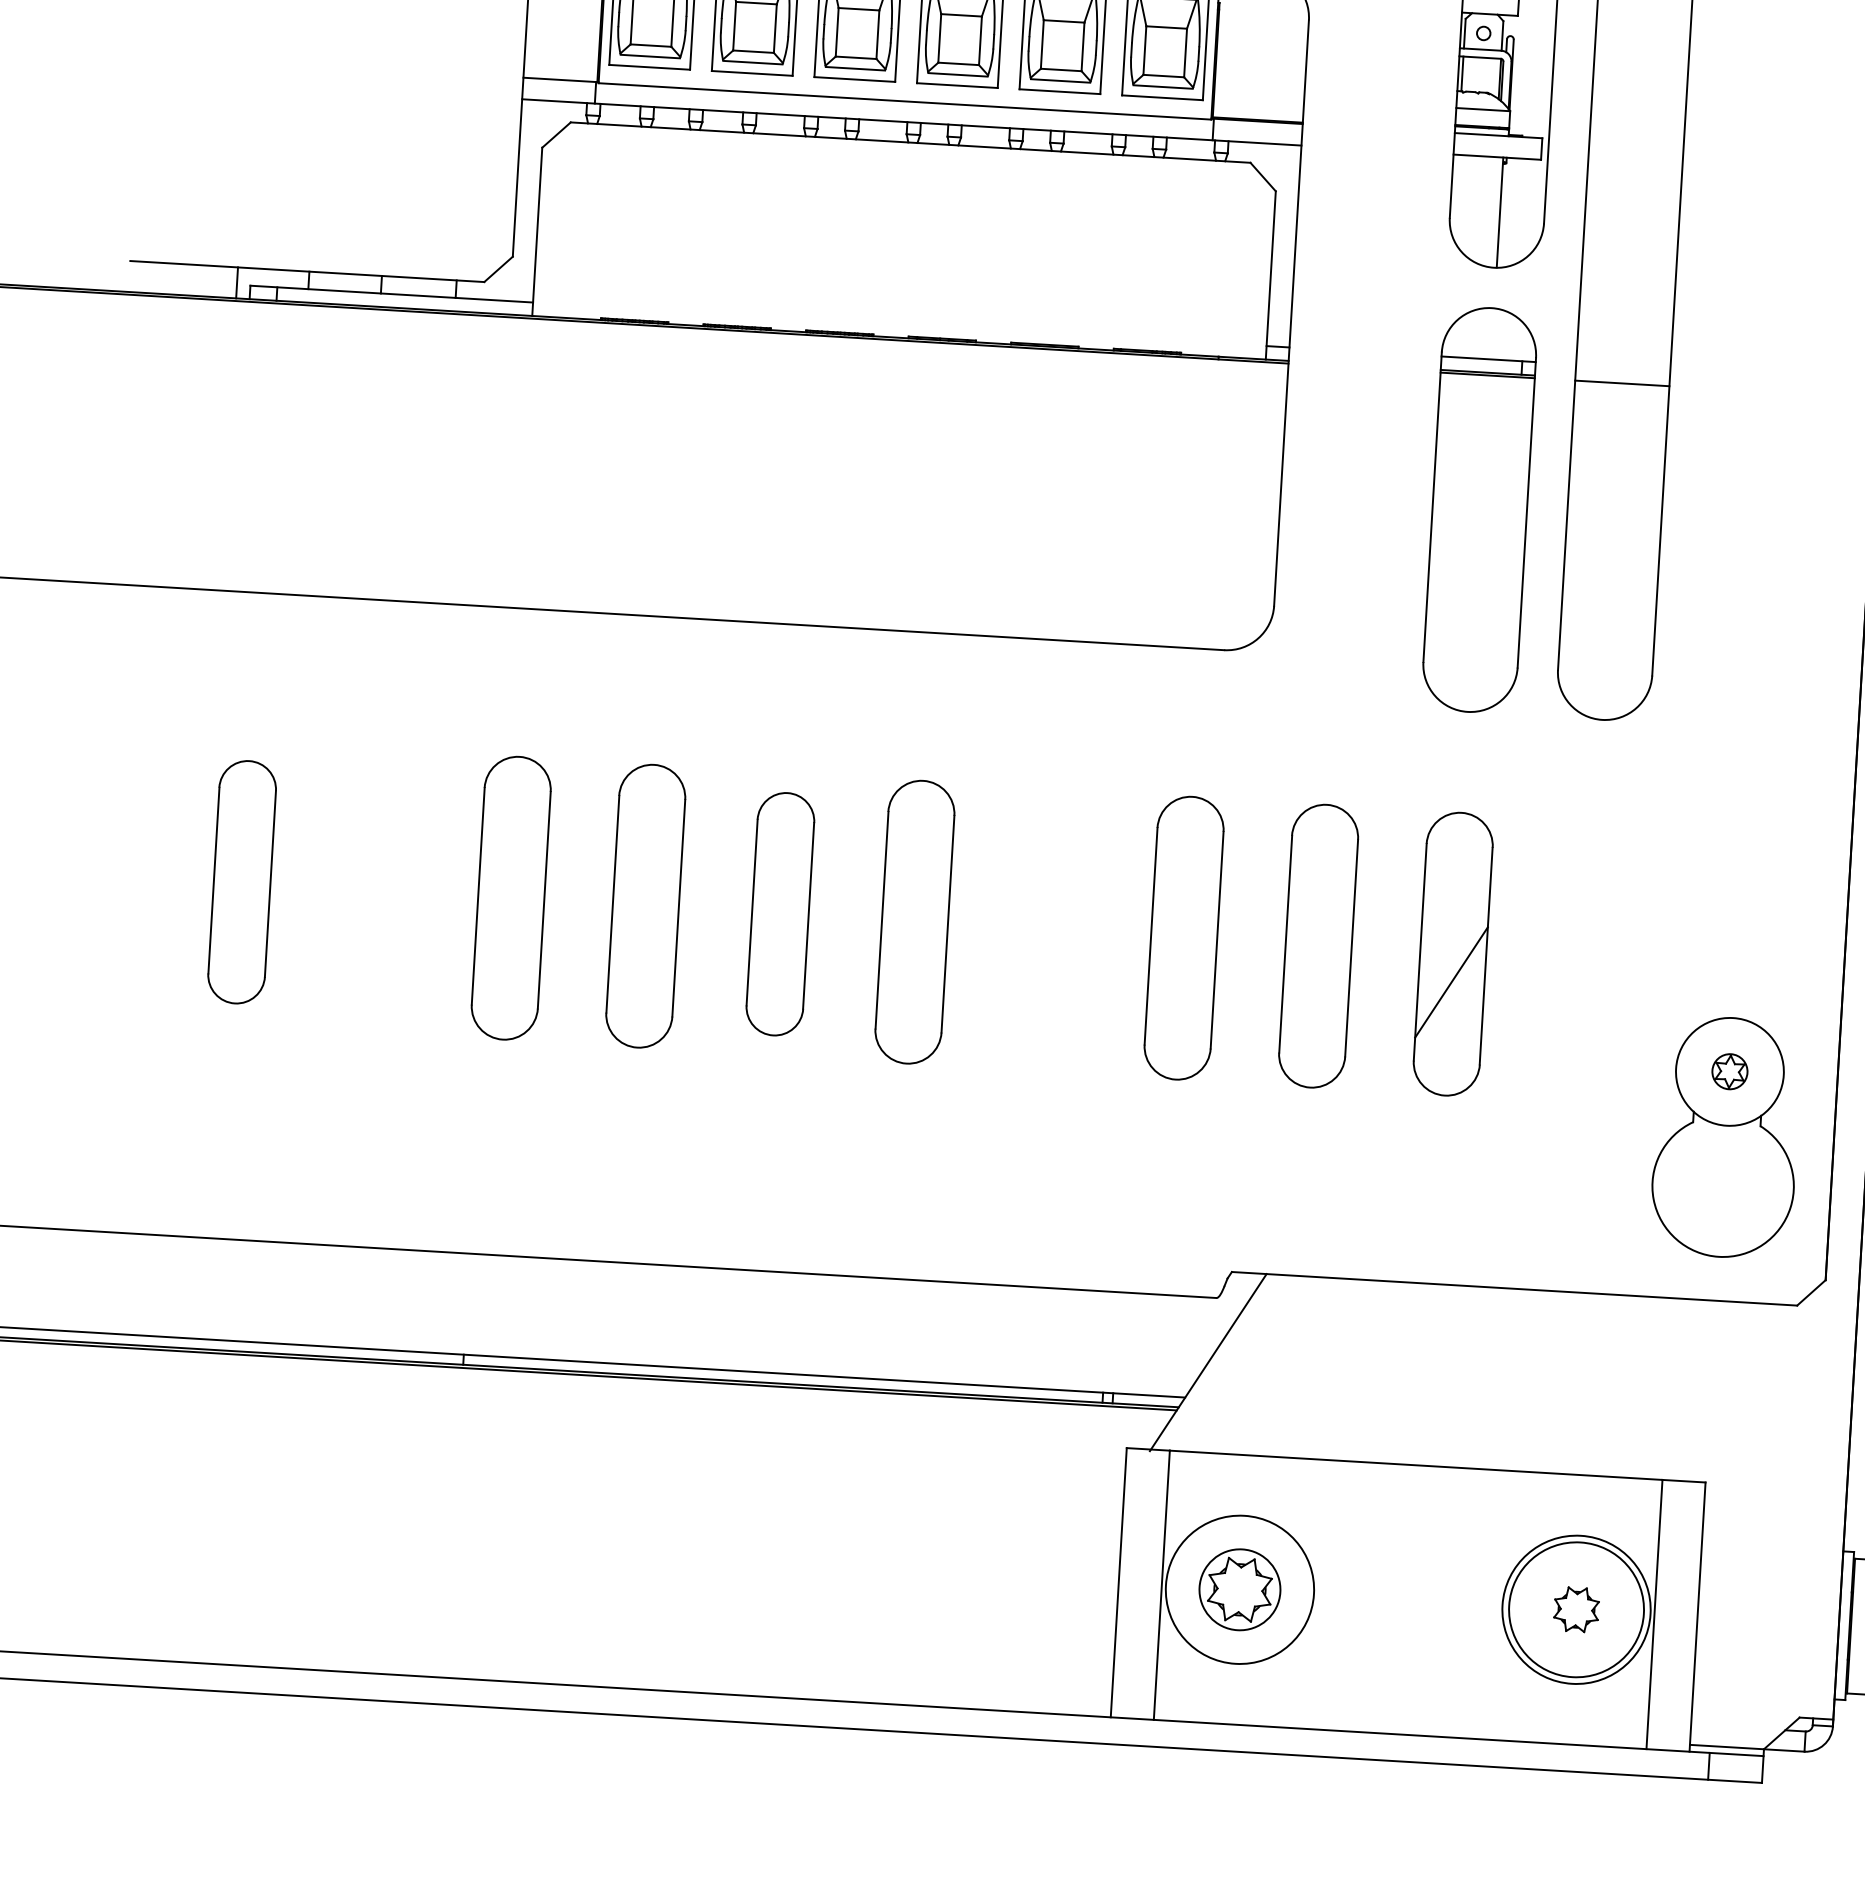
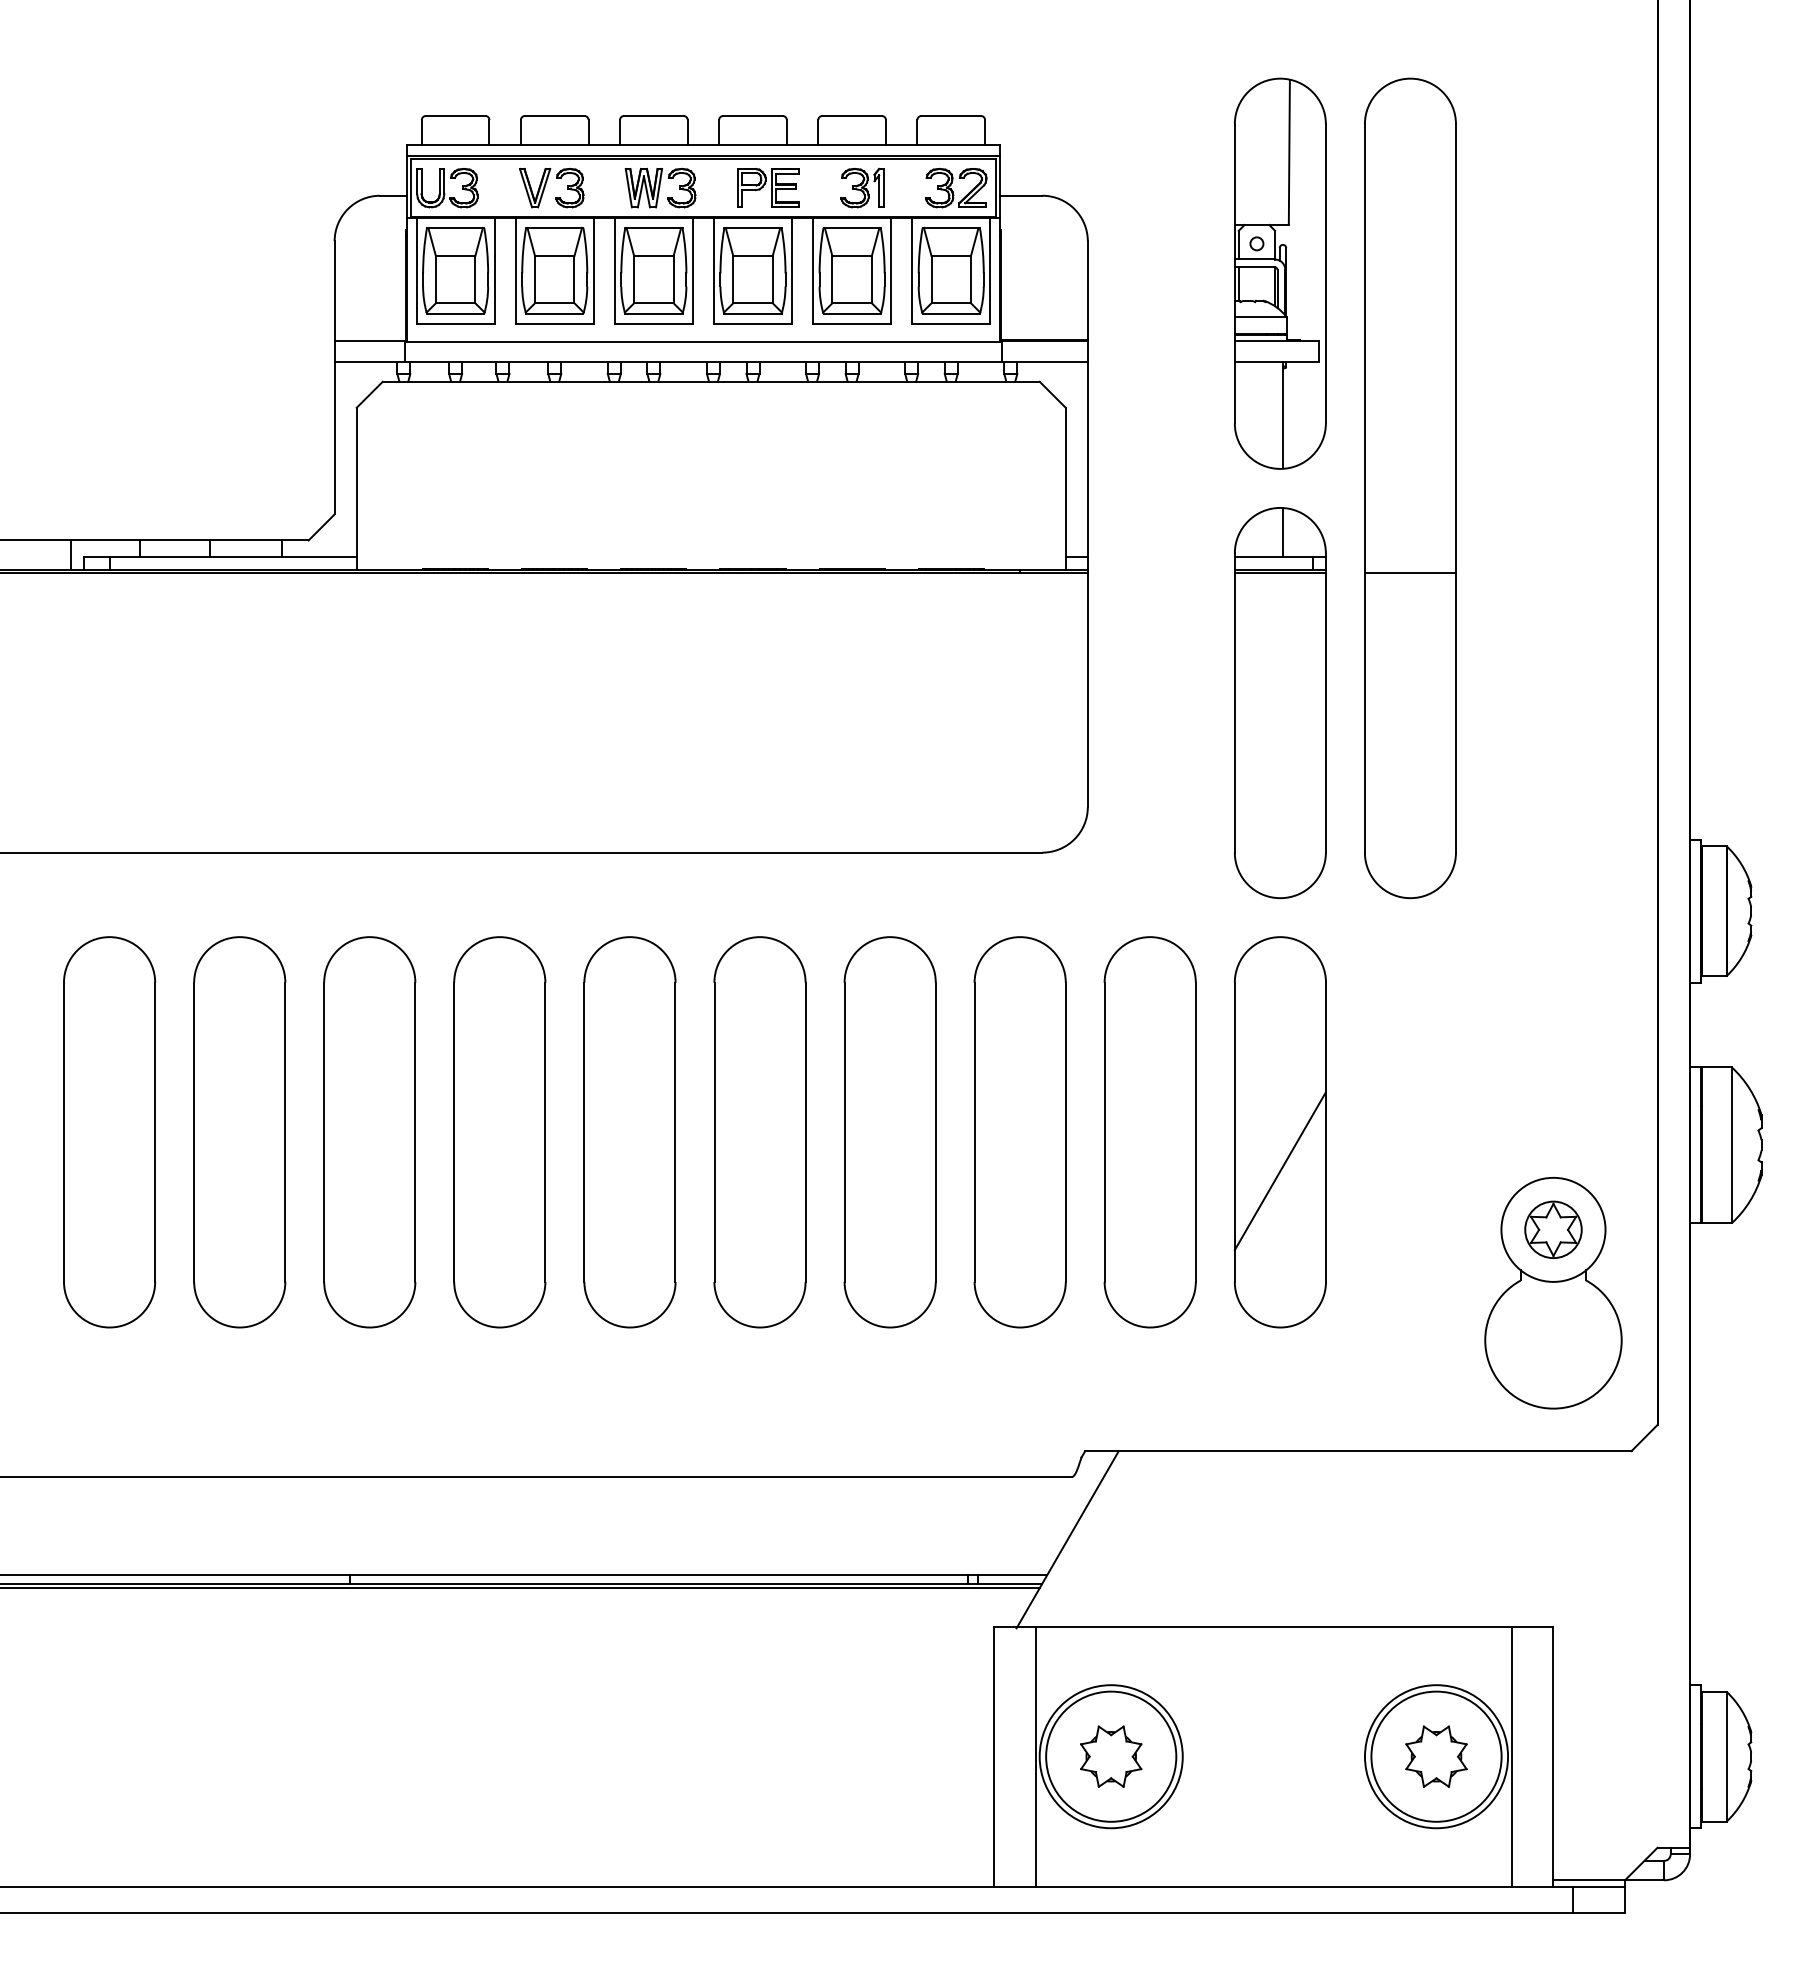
line: (1492, 333) -> (1282, 532), added
part: (241, 882) -> (109, 1132), size x1.67
part: (376, 890) -> (239, 1132), added
part: (510, 898) -> (369, 1132), size x1.43
part: (645, 906) -> (499, 1132), size x1.43
part: (779, 914) -> (629, 1132), size x1.67
part: (914, 922) -> (759, 1132), size x1.43
part: (1048, 930) -> (889, 1132), added
part: (1183, 938) -> (1019, 1132), size x1.43
part: (1317, 946) -> (1149, 1132), size x1.43
part: (1452, 954) -> (1279, 1132), size x1.43
part: (1729, 1071) -> (1553, 1229), size x1.67
circle: (1240, 1589) -> (1111, 1756), size x1.67
part: (1576, 1609) -> (1436, 1756), size x1.43

